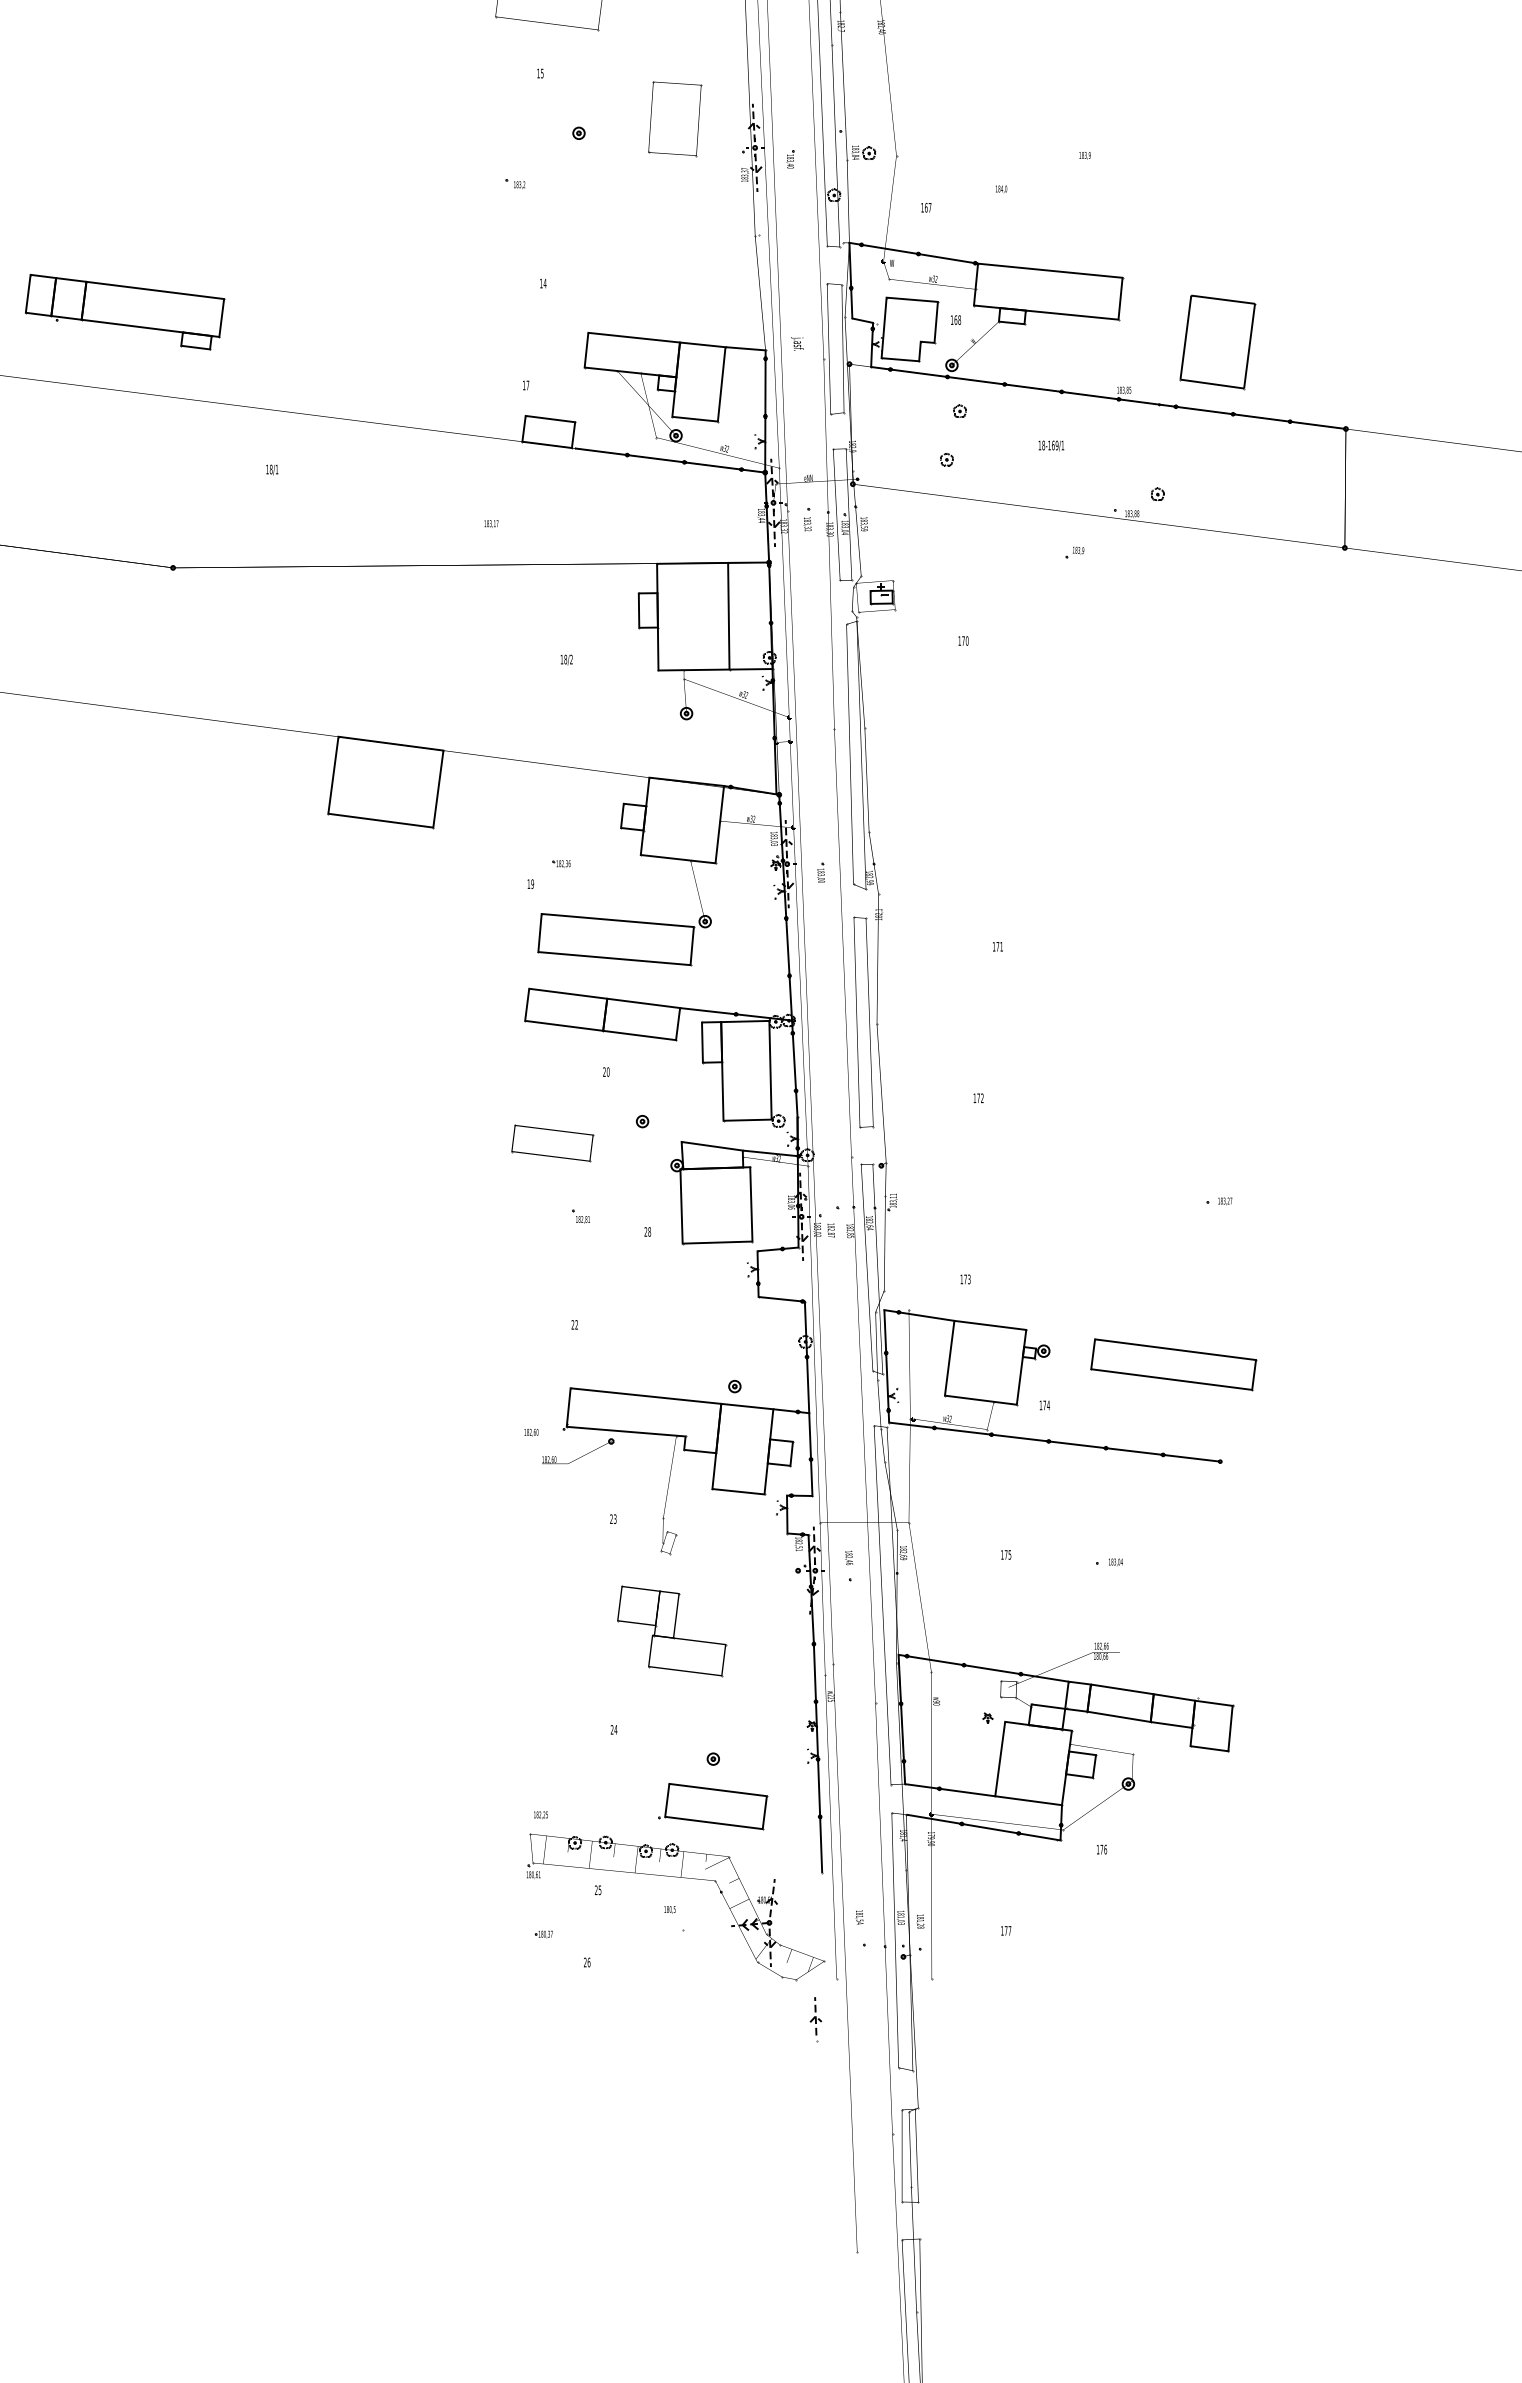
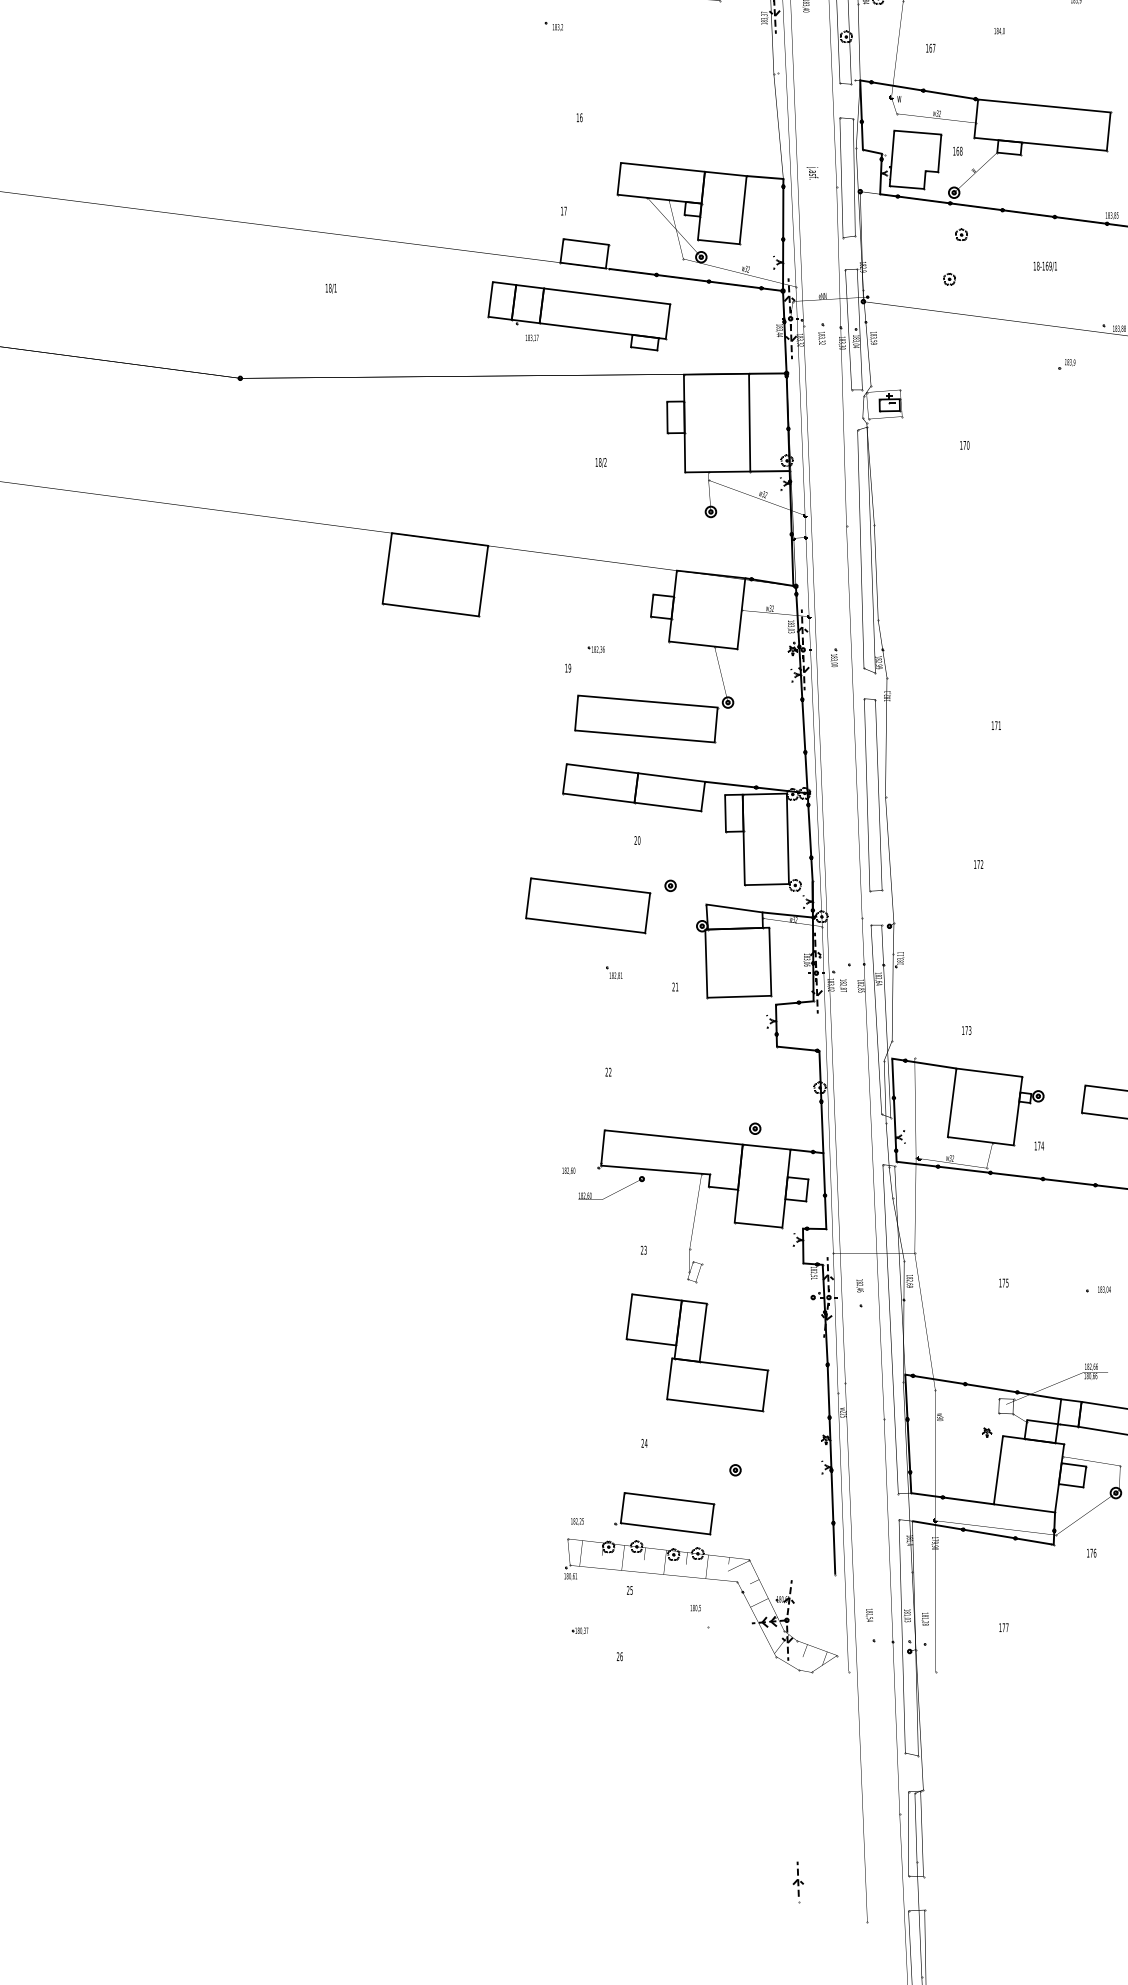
text: (544, 283) -> (580, 117), 14 -> 16
part: (125, 311) -> (579, 315), moved
part: (552, 1143) -> (588, 905), size x1.67
text: (649, 1231) -> (676, 986), 28 -> 21
part: (671, 1631) -> (697, 1353), size x1.43
part: (713, 1806) -> (665, 1513), moved
part: (815, 2019) -> (797, 1882), moved

